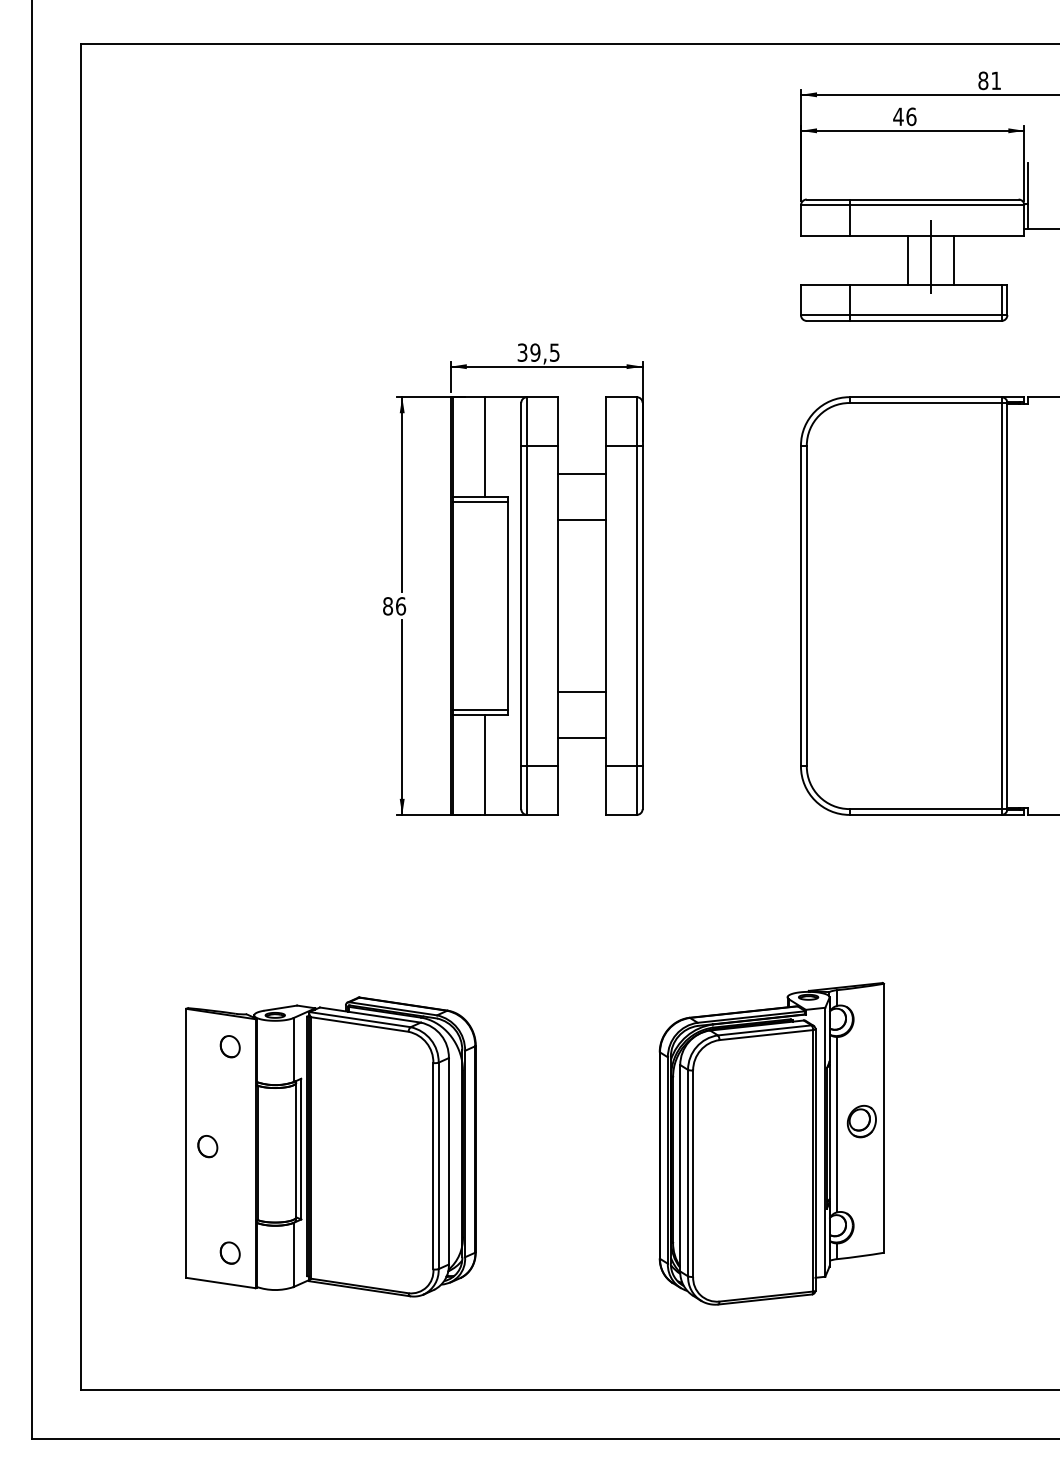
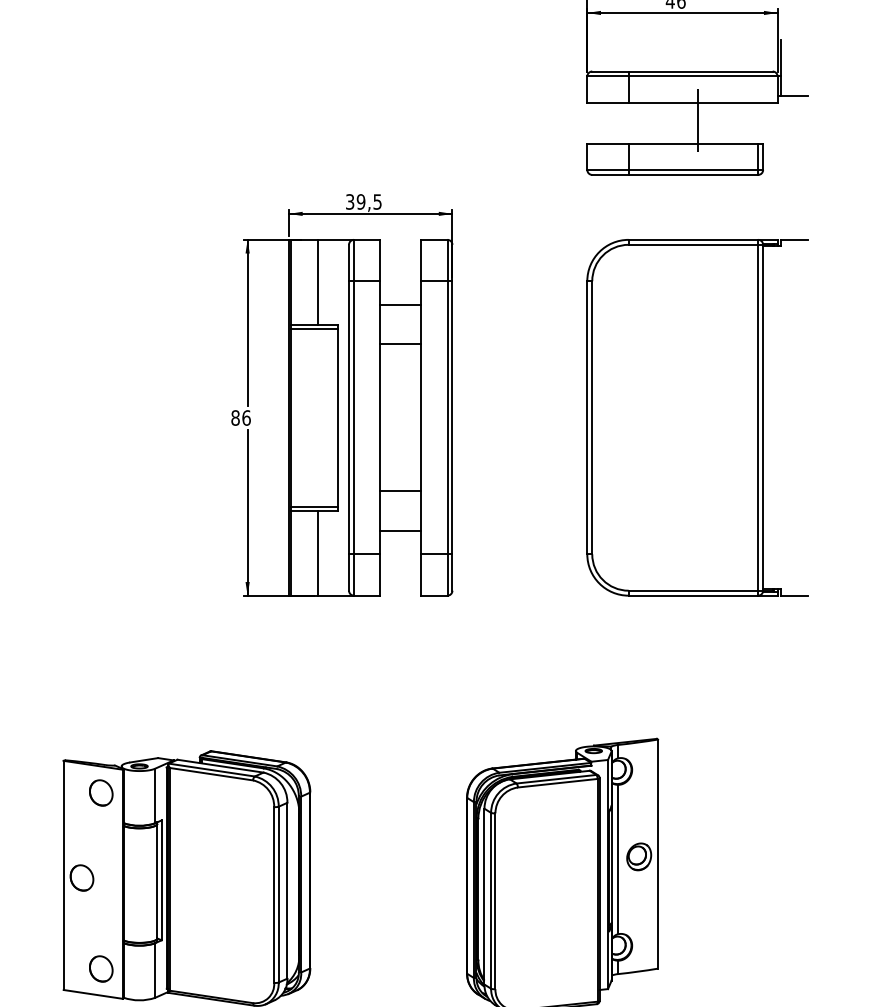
line: (907, 259) -> (678, 122), removed
line: (953, 259) -> (717, 122), removed
part: (229, 1046) -> (100, 792), size x1.4
part: (207, 1146) -> (81, 878), size x1.4
part: (229, 1252) -> (100, 968), size x1.4

